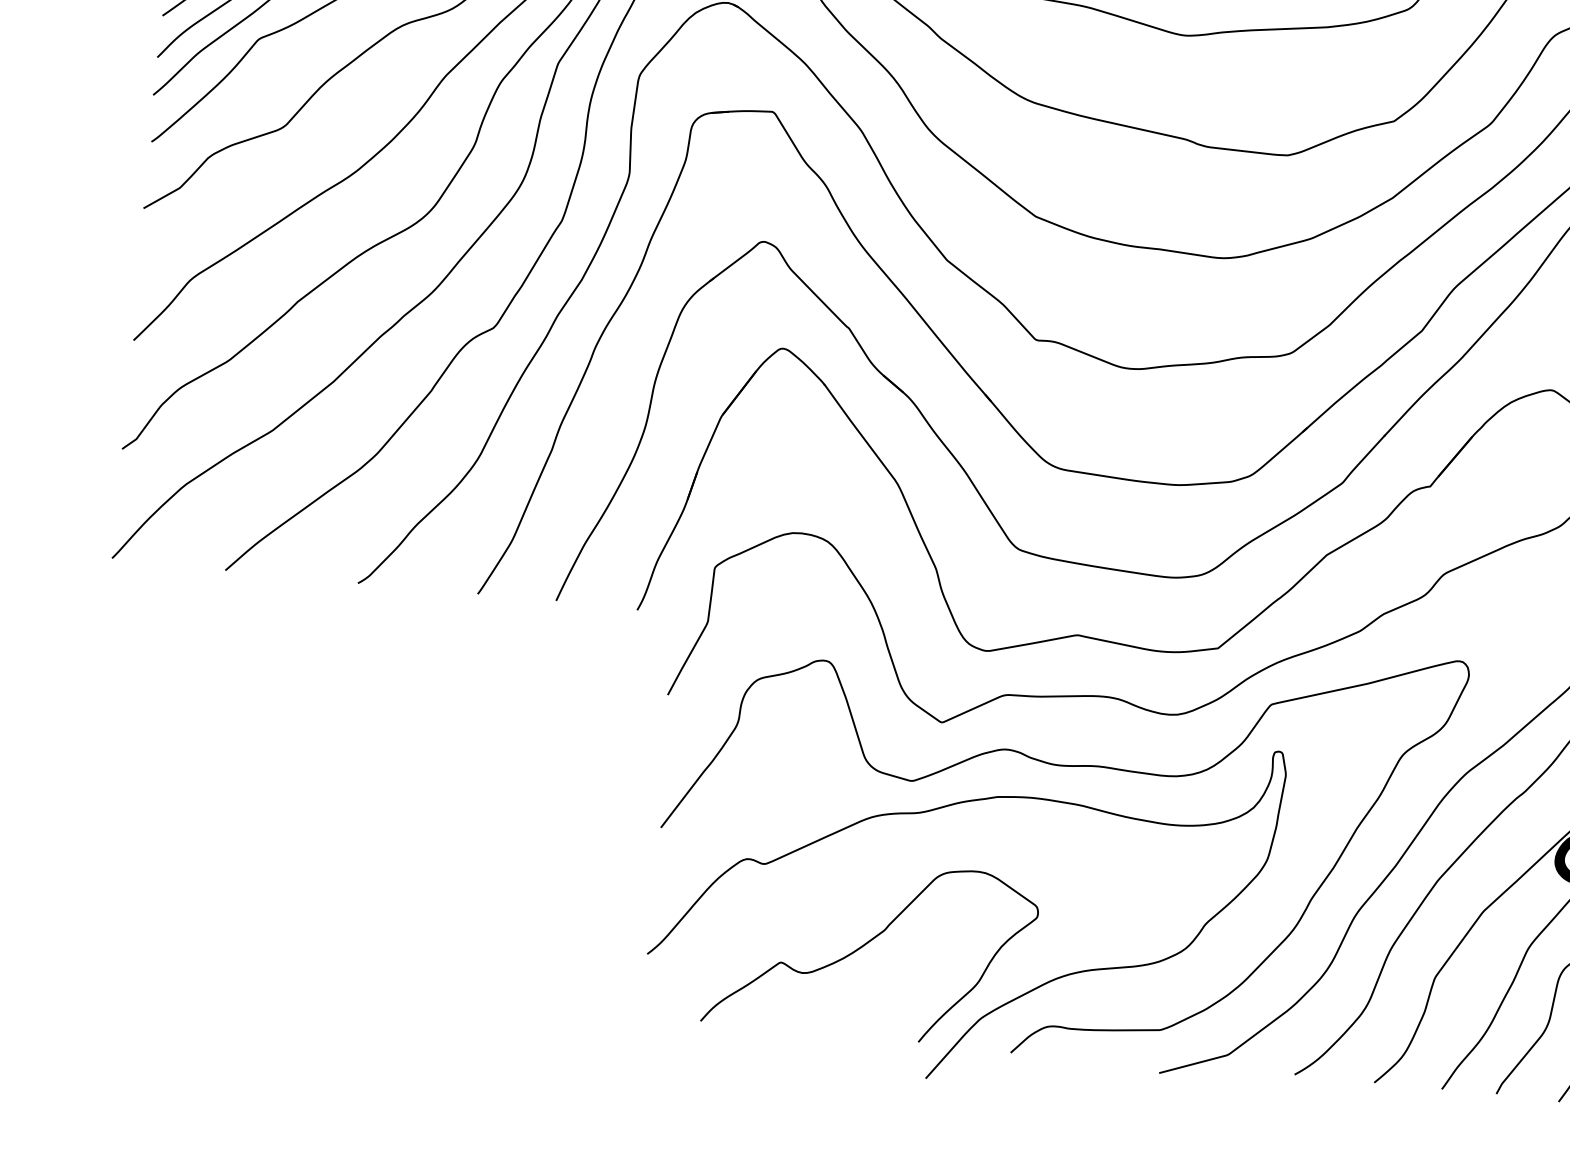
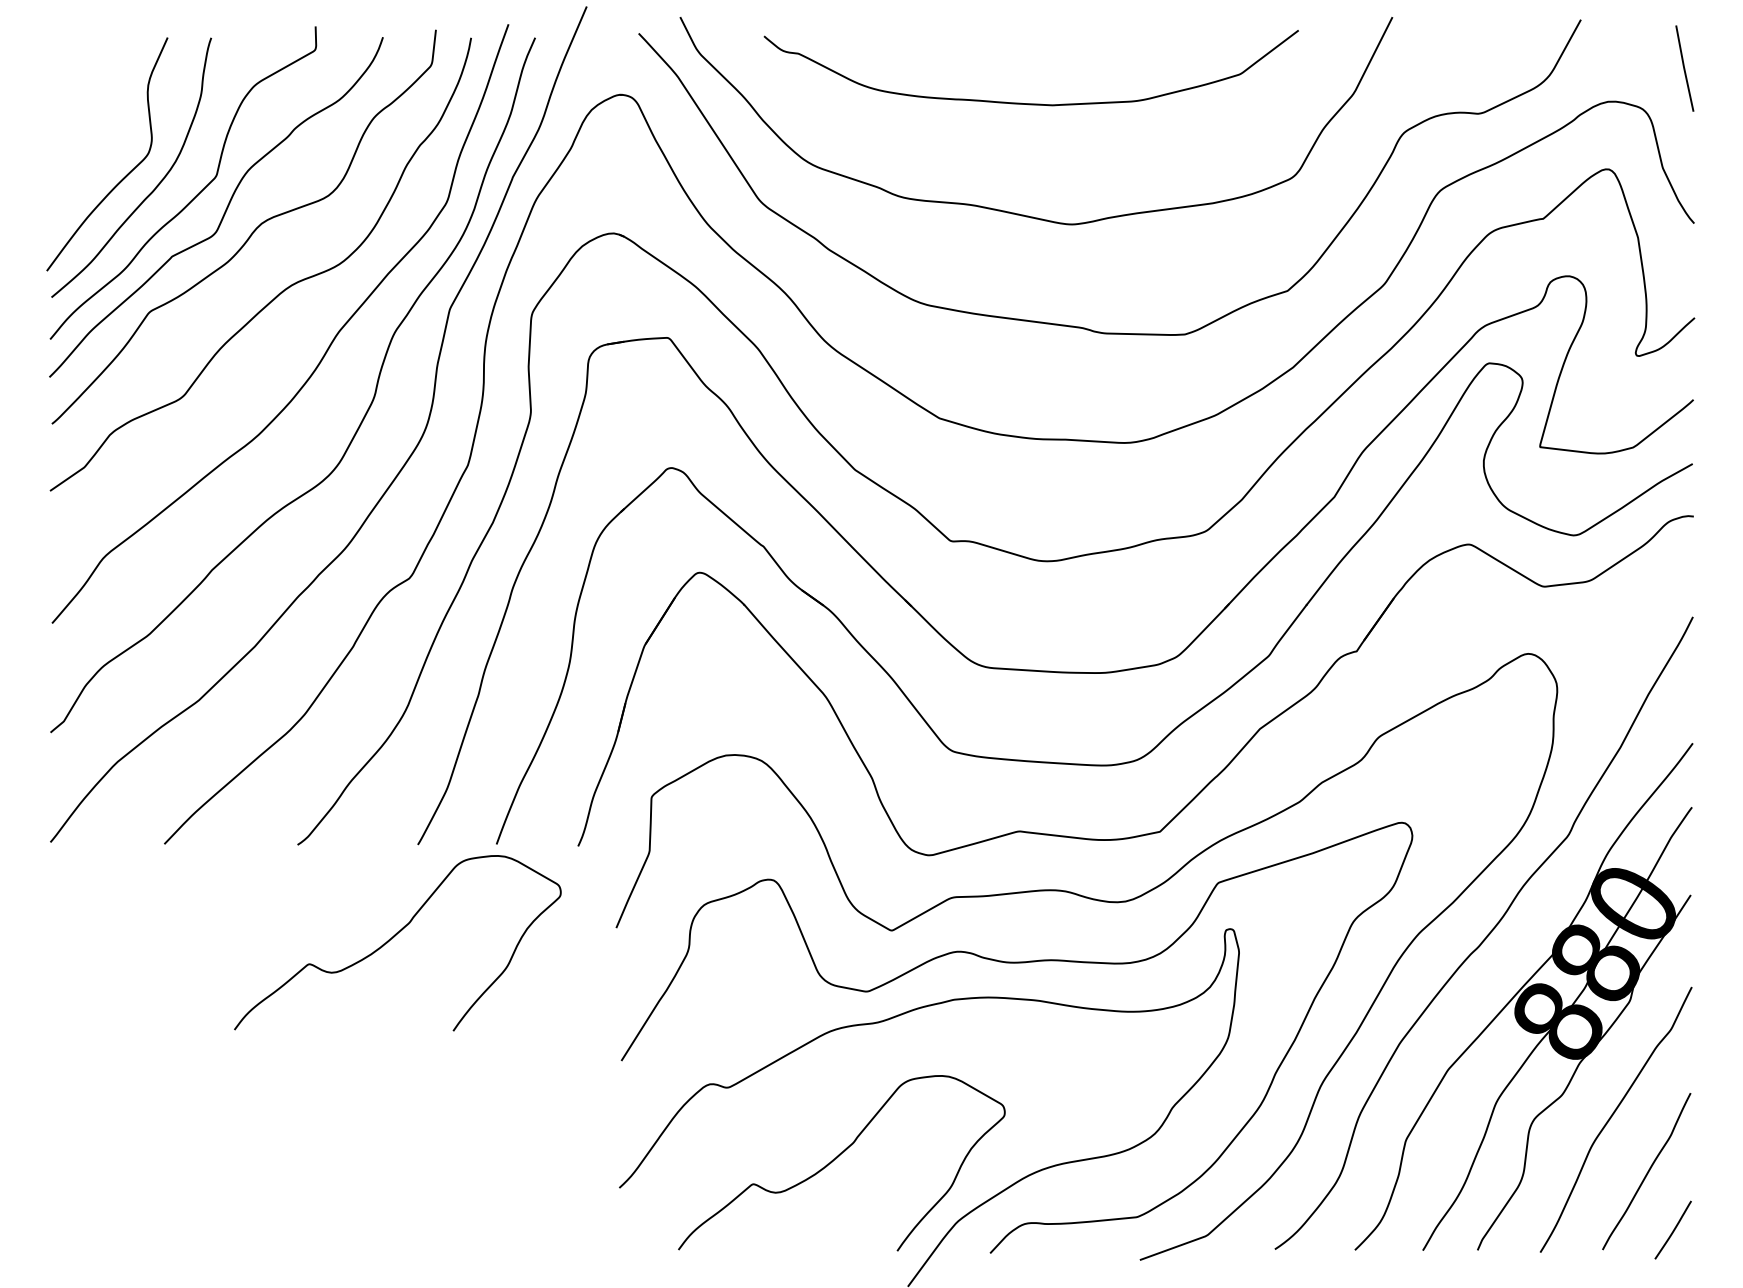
curve: (444, 685) -> (393, 938), added

